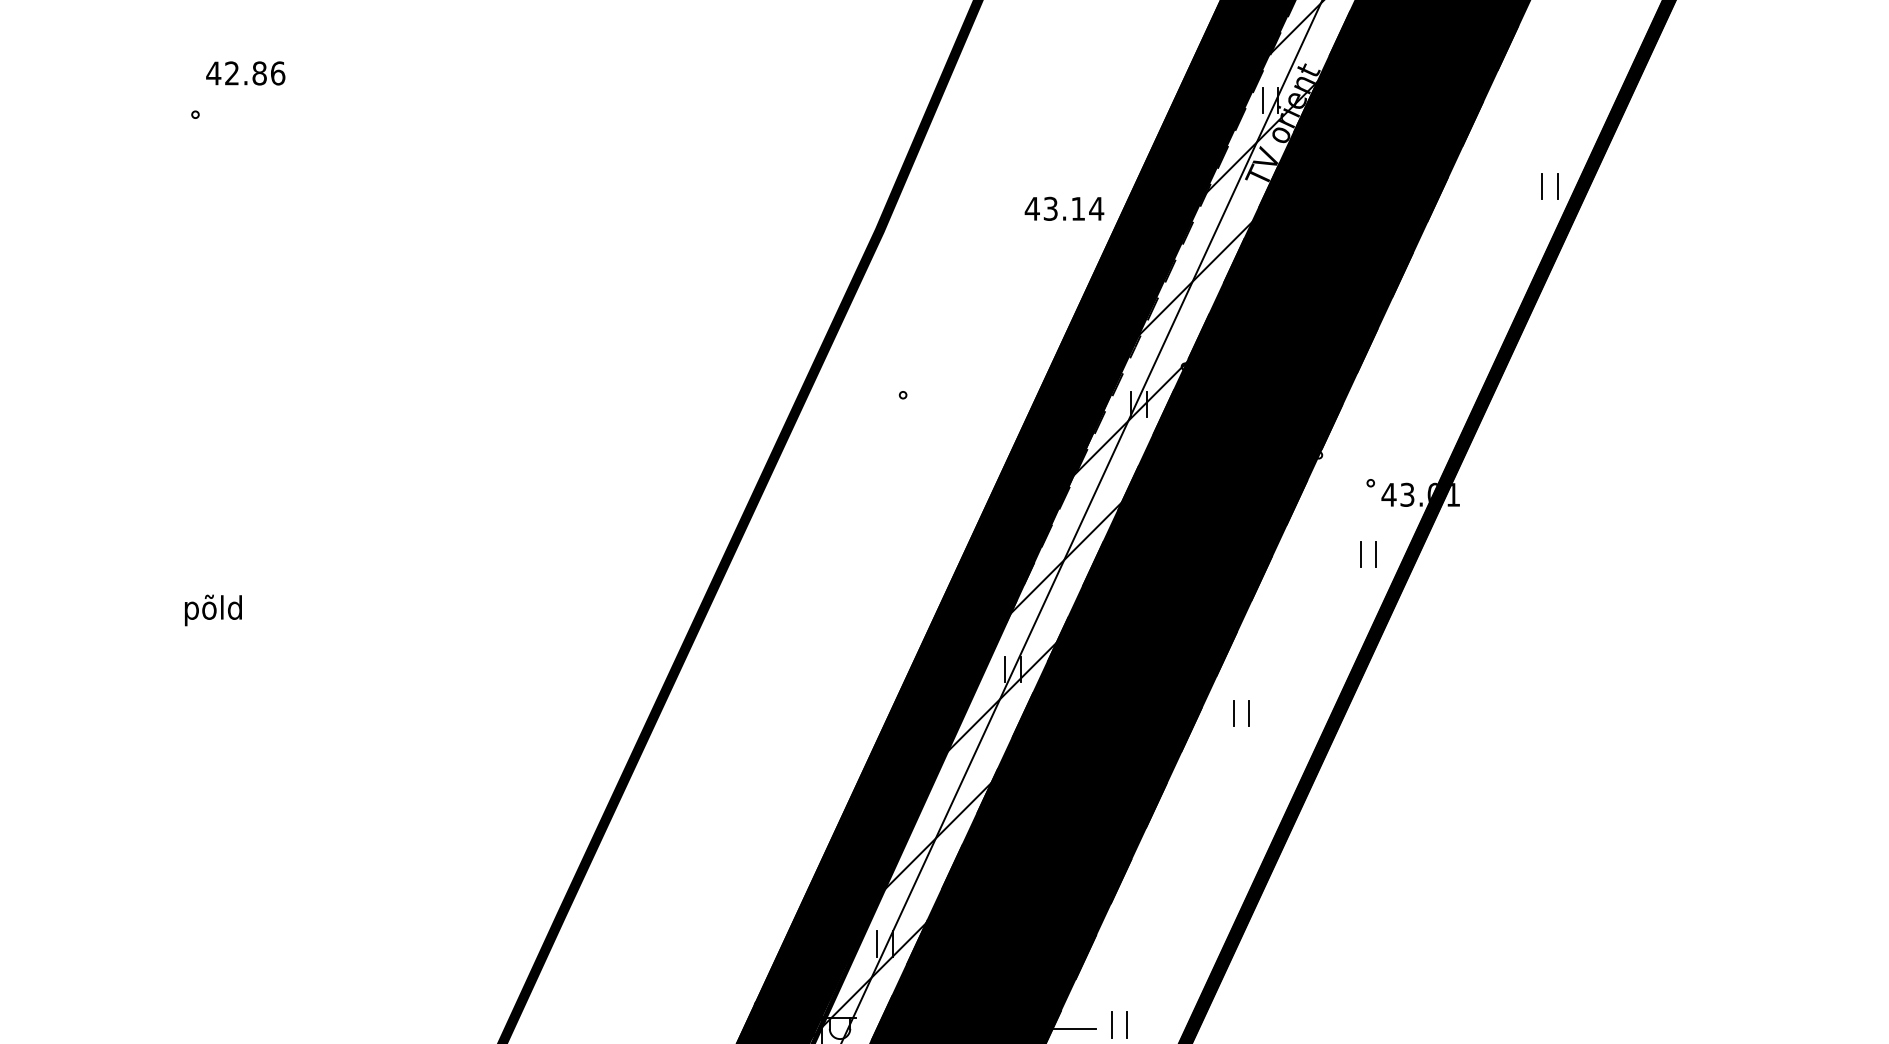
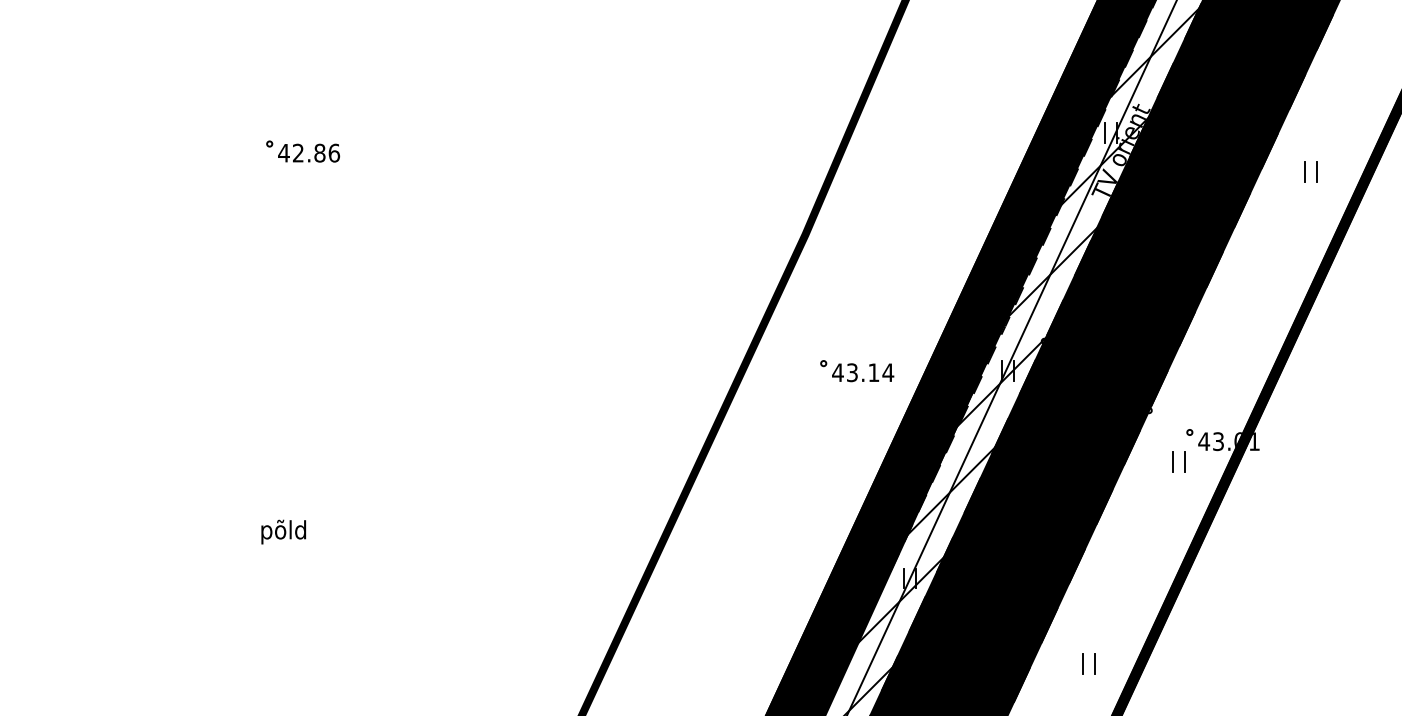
text: (245, 73) -> (308, 153), moved
part: (1542, 186) -> (1305, 172), moved
text: (1064, 208) -> (863, 372), moved
part: (1361, 554) -> (1173, 461), moved
part: (1234, 713) -> (1083, 664), moved

